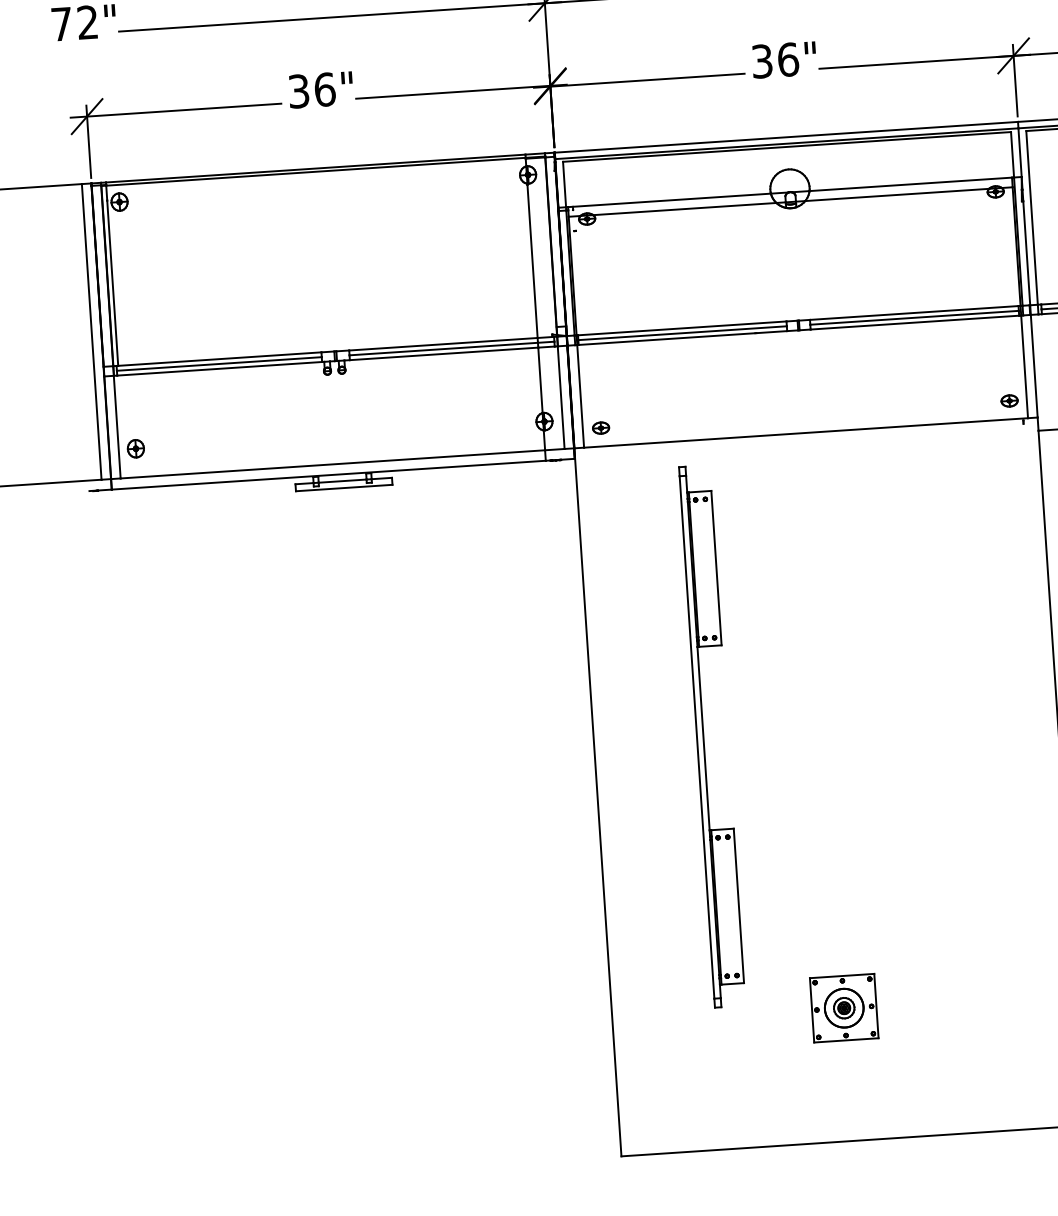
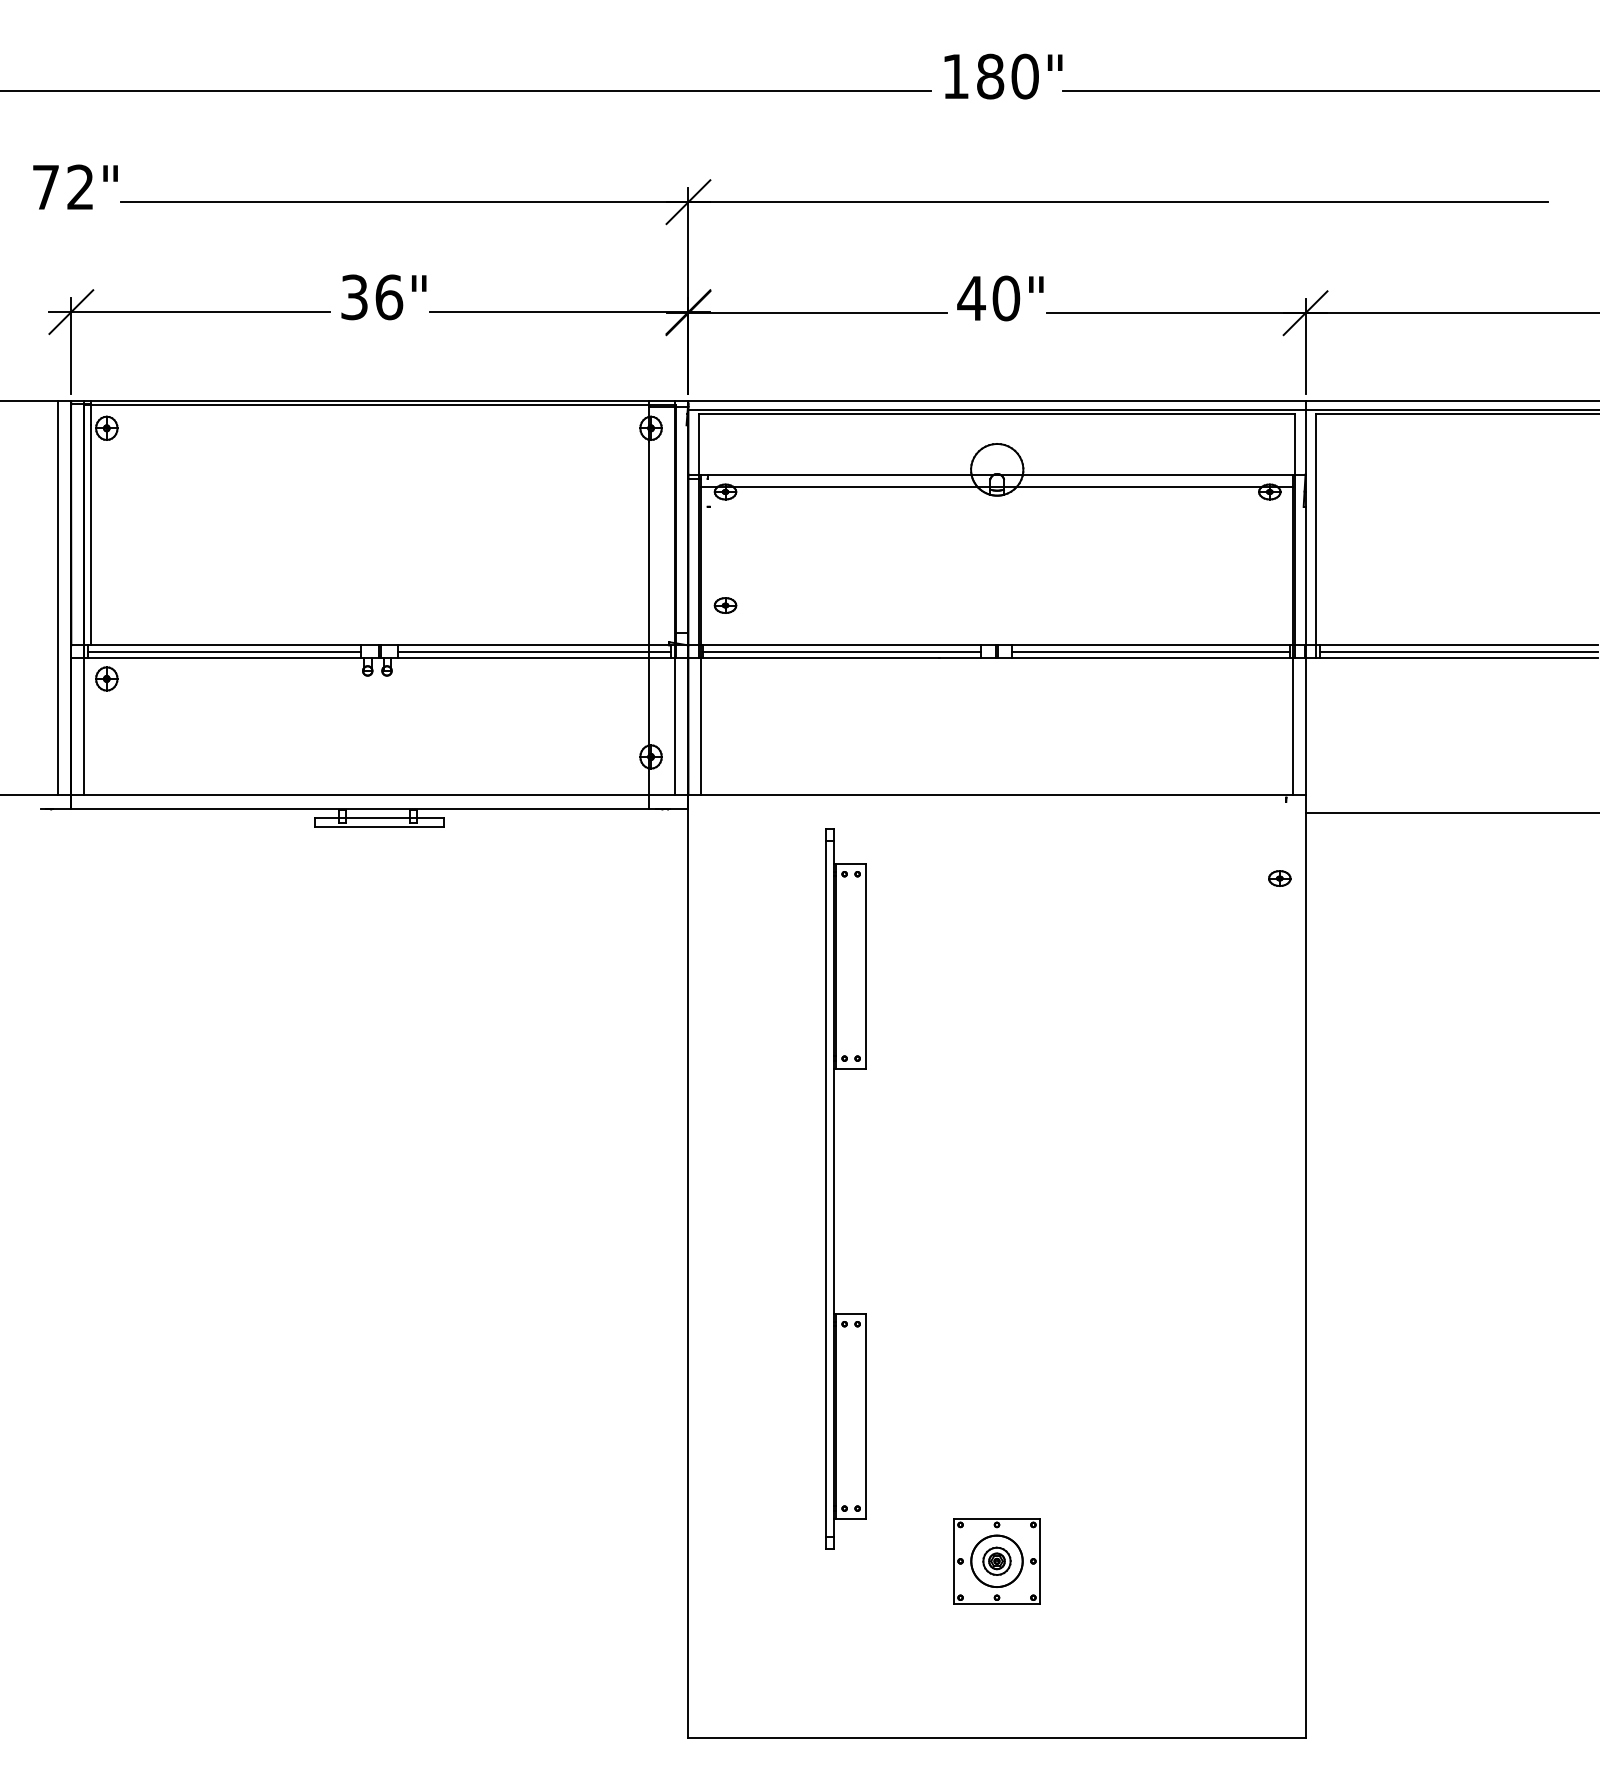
text: (774, 60) -> (988, 298), 36" -> 40"
part: (1009, 400) -> (1279, 878), moved
part: (601, 428) -> (725, 605), moved
part: (135, 448) -> (106, 678), moved

